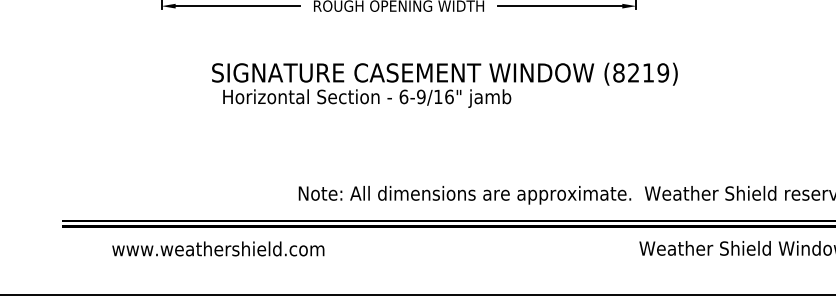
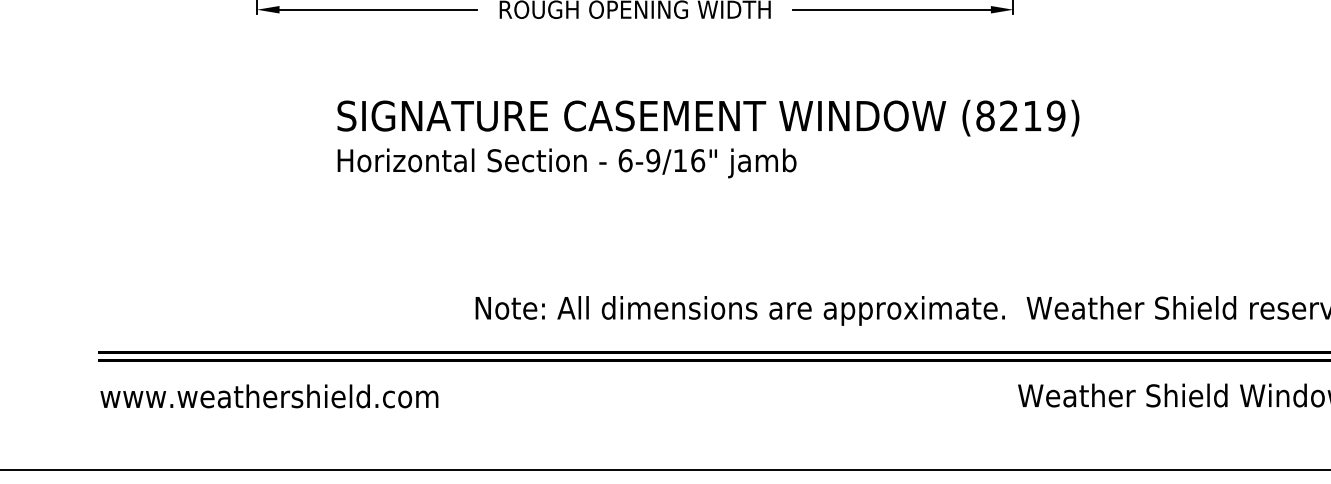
text: (367, 98) -> (567, 163), moved
text: (218, 248) -> (269, 395), moved

